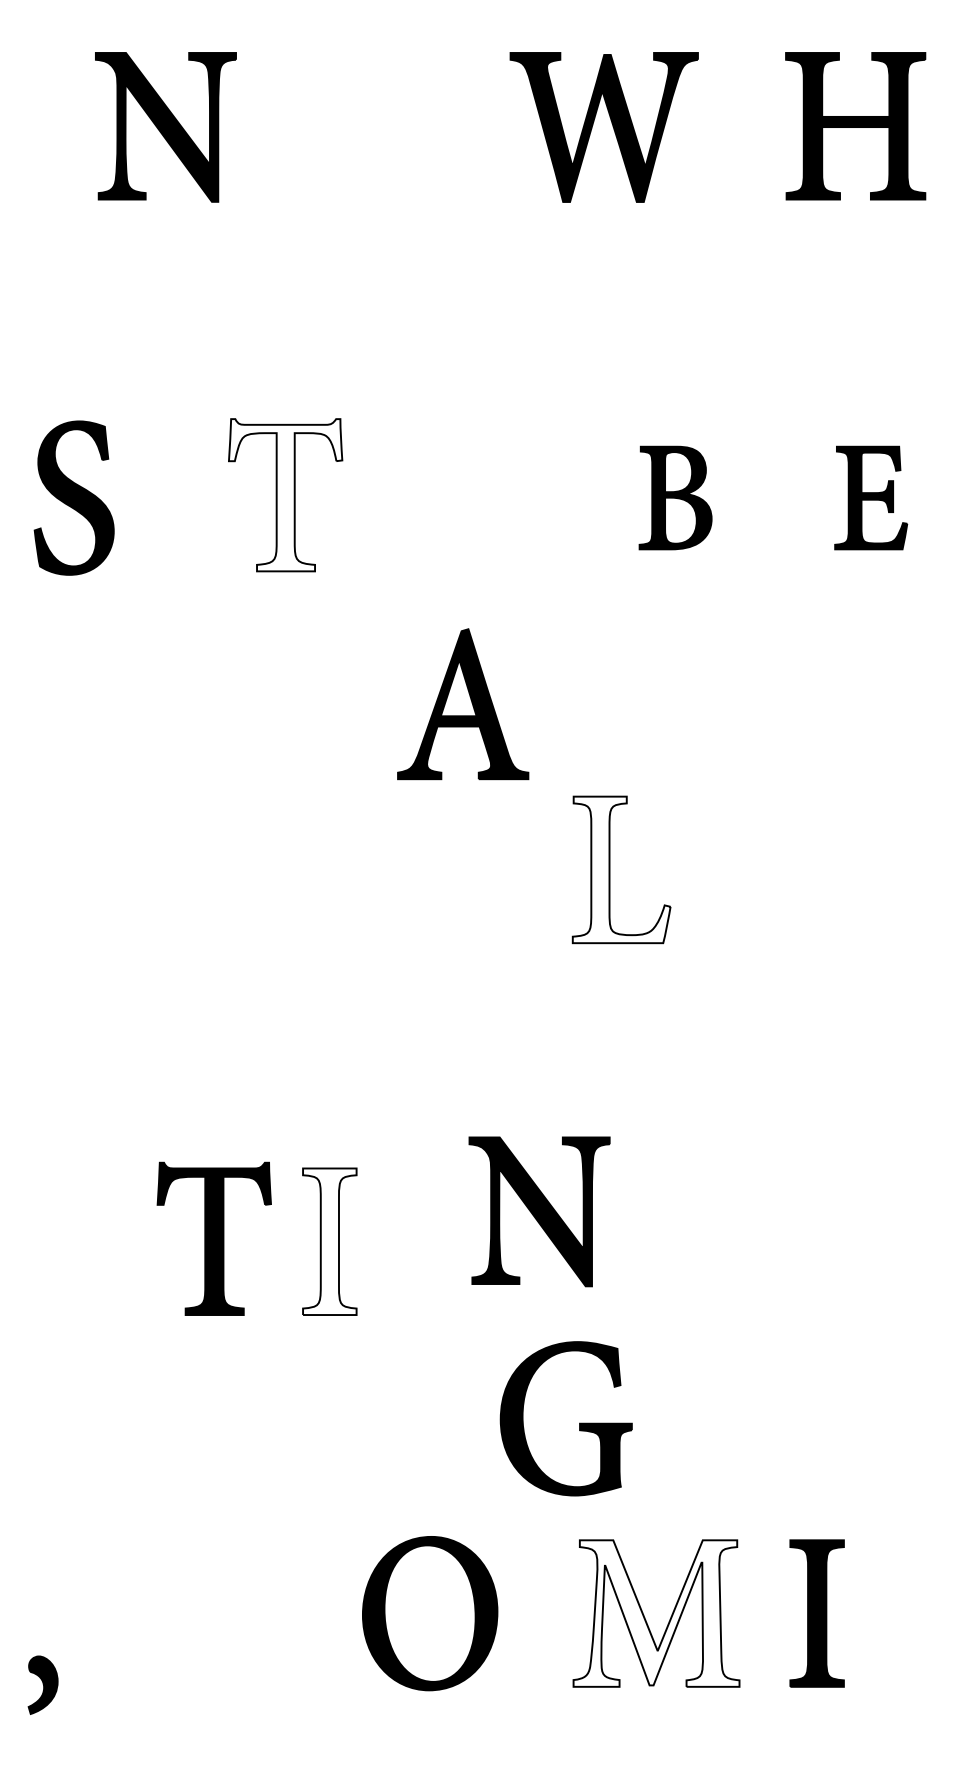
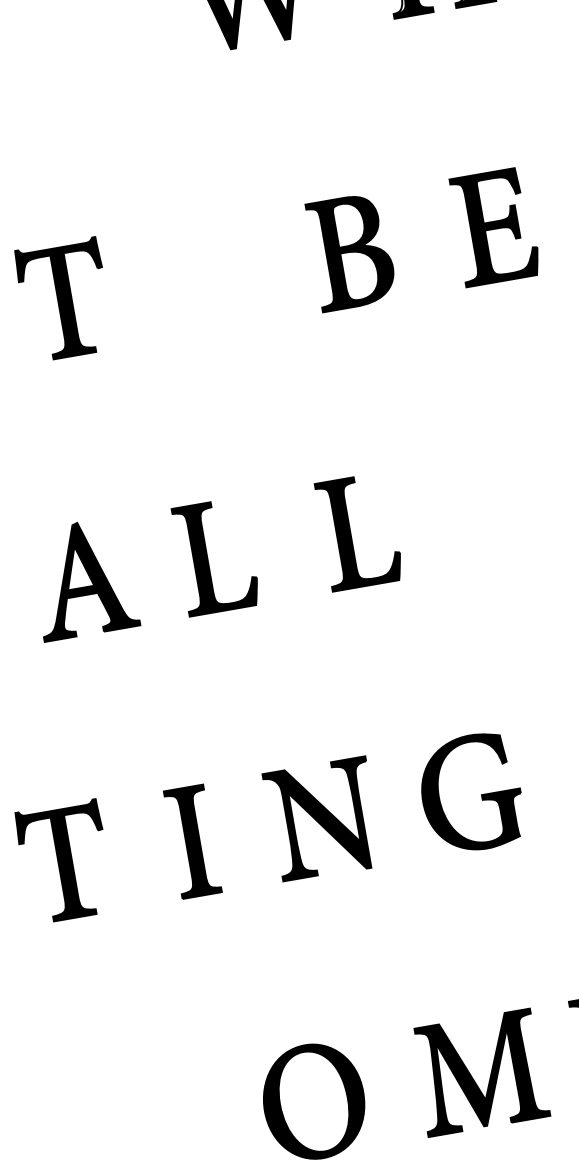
fill: (285, 495) -> (64, 300), added
part: (675, 497) -> (351, 251), size x1.43
part: (870, 497) -> (494, 226), size x1.43
part: (463, 704) -> (83, 578), moved
part: (415, 869) -> (208, 557), added
fill: (621, 869) -> (359, 531), added
part: (539, 1211) -> (323, 819), moved
part: (213, 1238) -> (64, 861), moved
fill: (329, 1241) -> (192, 841), added
part: (579, 1422) -> (481, 794), moved
fill: (656, 1613) -> (480, 1072), added

